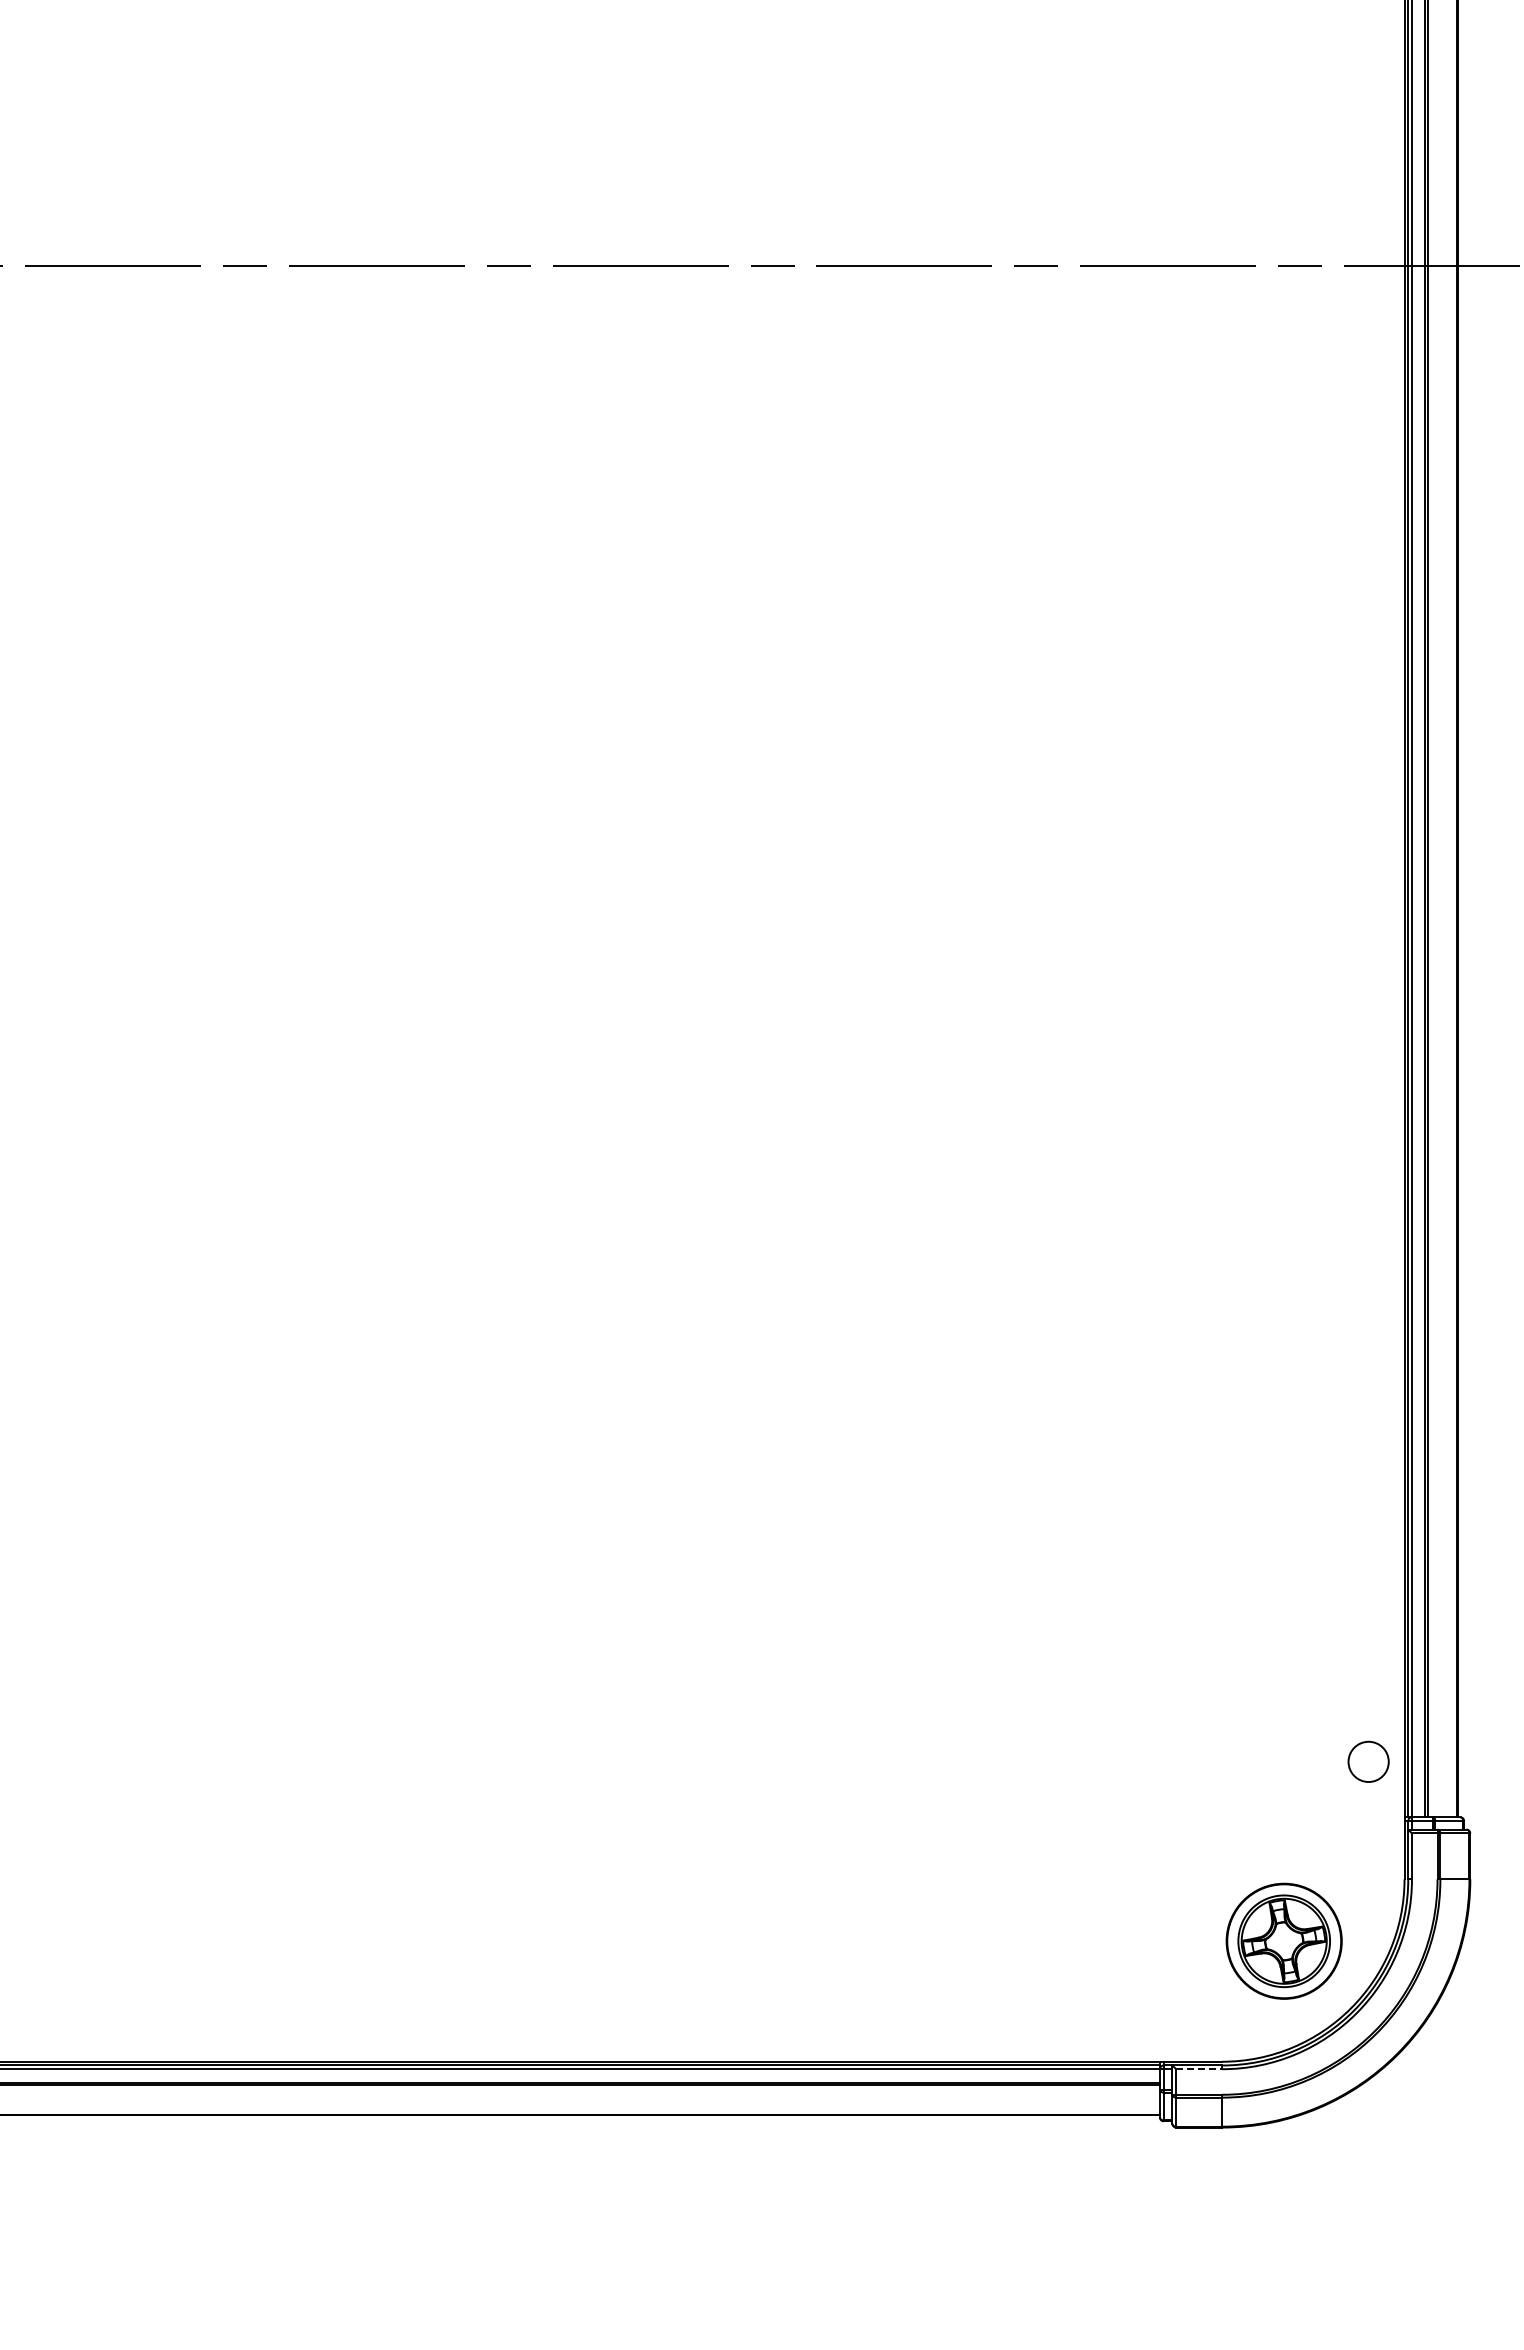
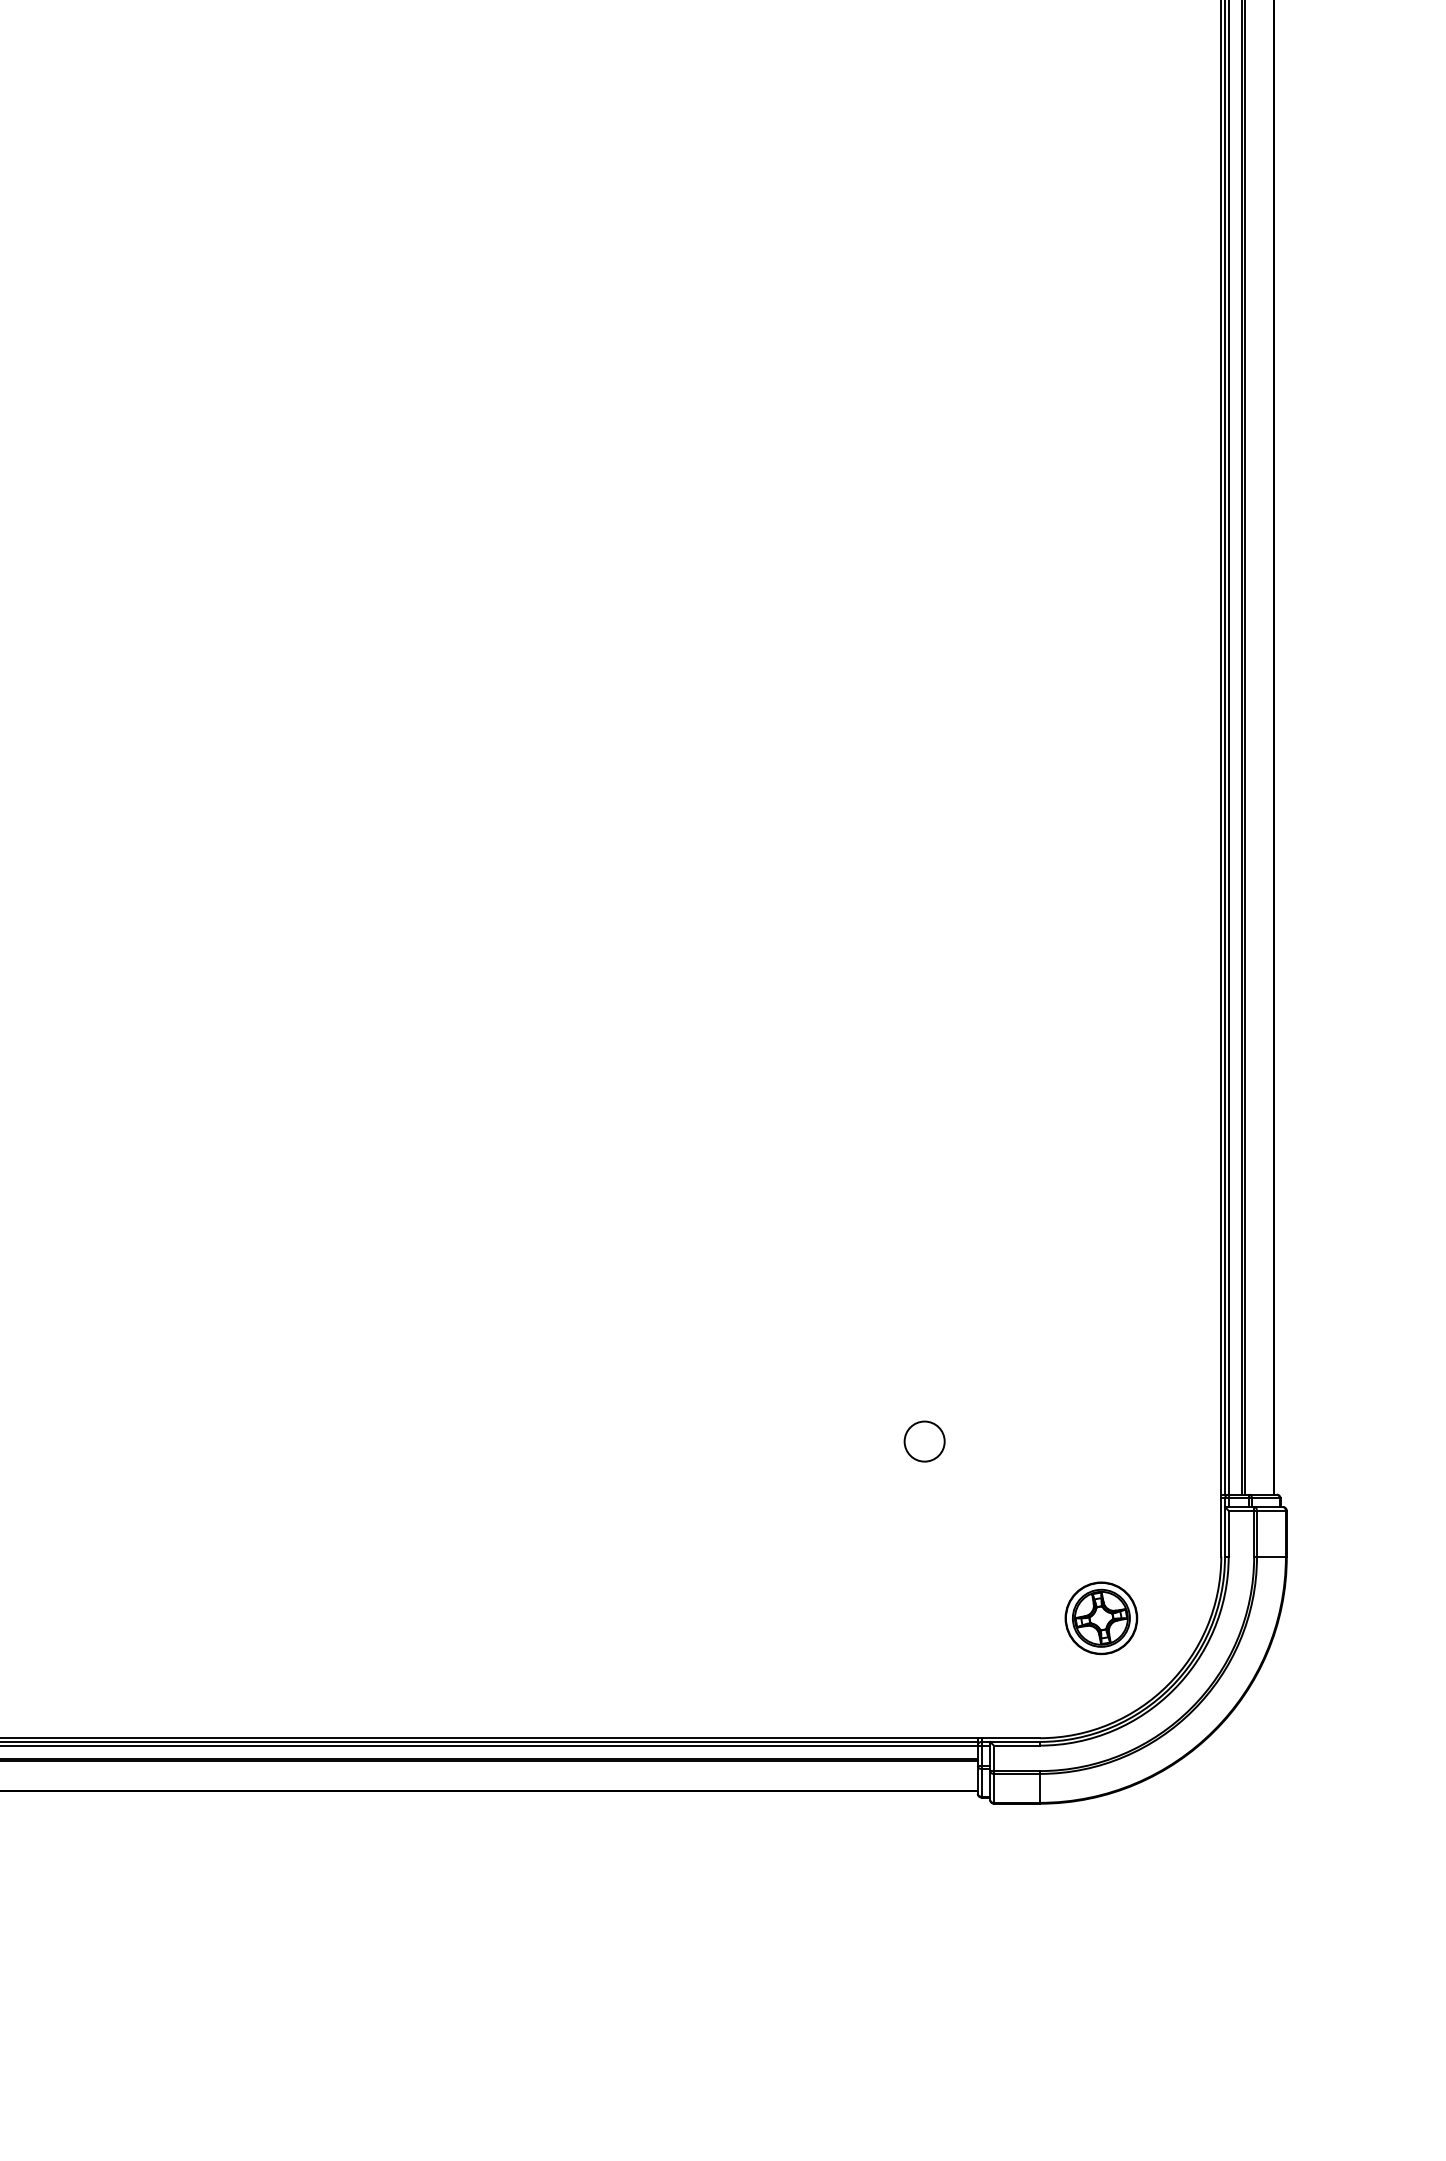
circle: (1368, 1761) -> (924, 1441), moved
part: (1283, 1941) -> (1100, 1618), size x0.62
line: (1199, 2069) -> (1017, 1745), dashed -> solid

